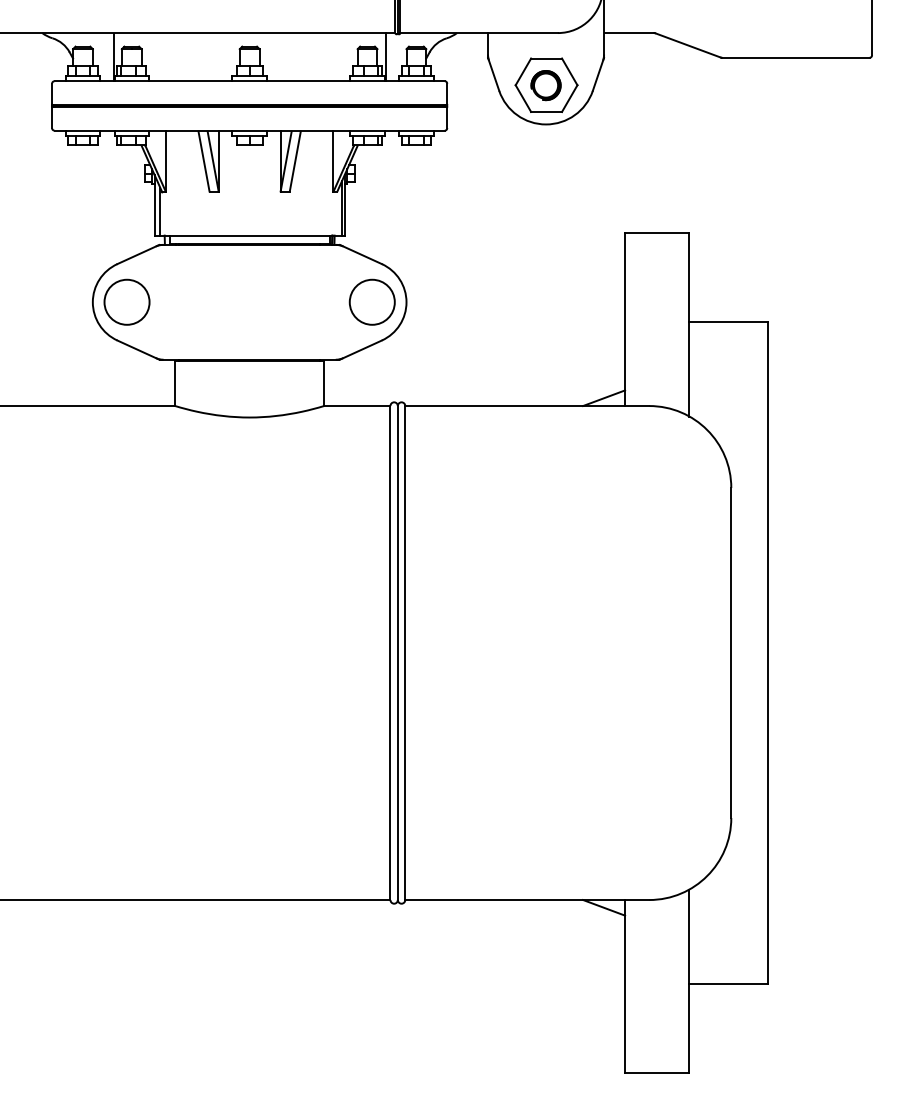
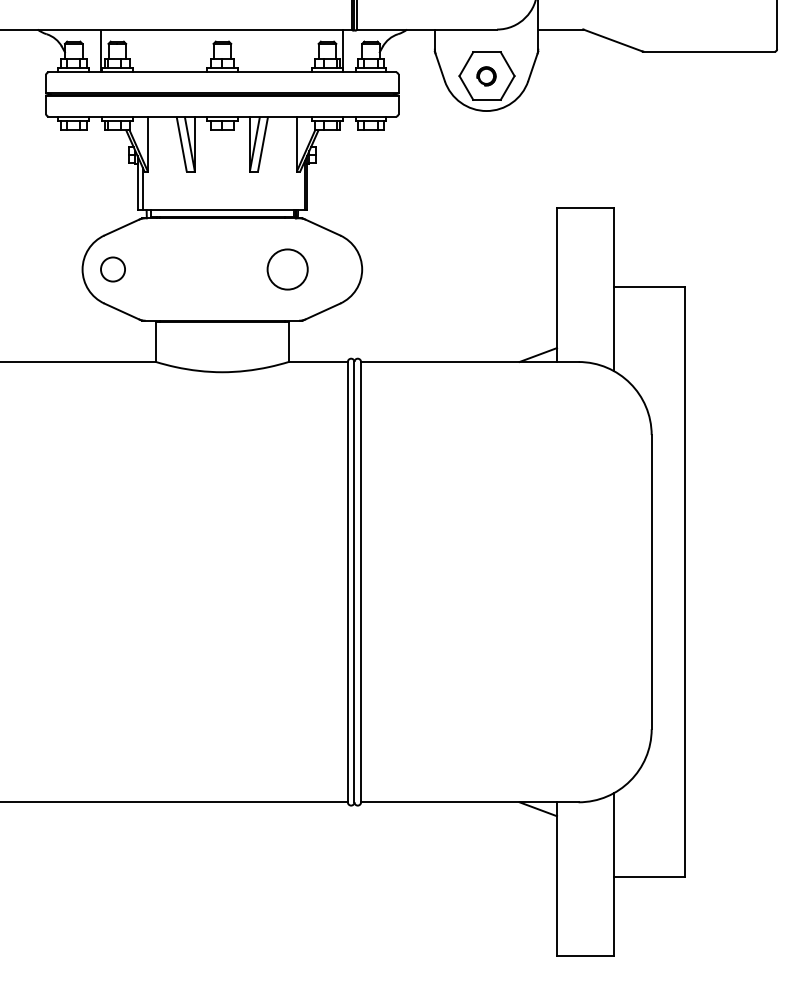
part: (545, 85) -> (486, 76), size x0.7
circle: (126, 302) -> (112, 269), size x0.6
circle: (372, 302) -> (287, 269), moved

